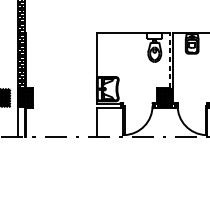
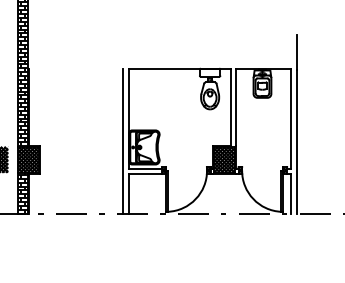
line: (169, 60) -> (230, 107), dashed -> solid
line: (92, 84) -> (123, 141), added
hatch: (20, 122) -> (22, 193), added

